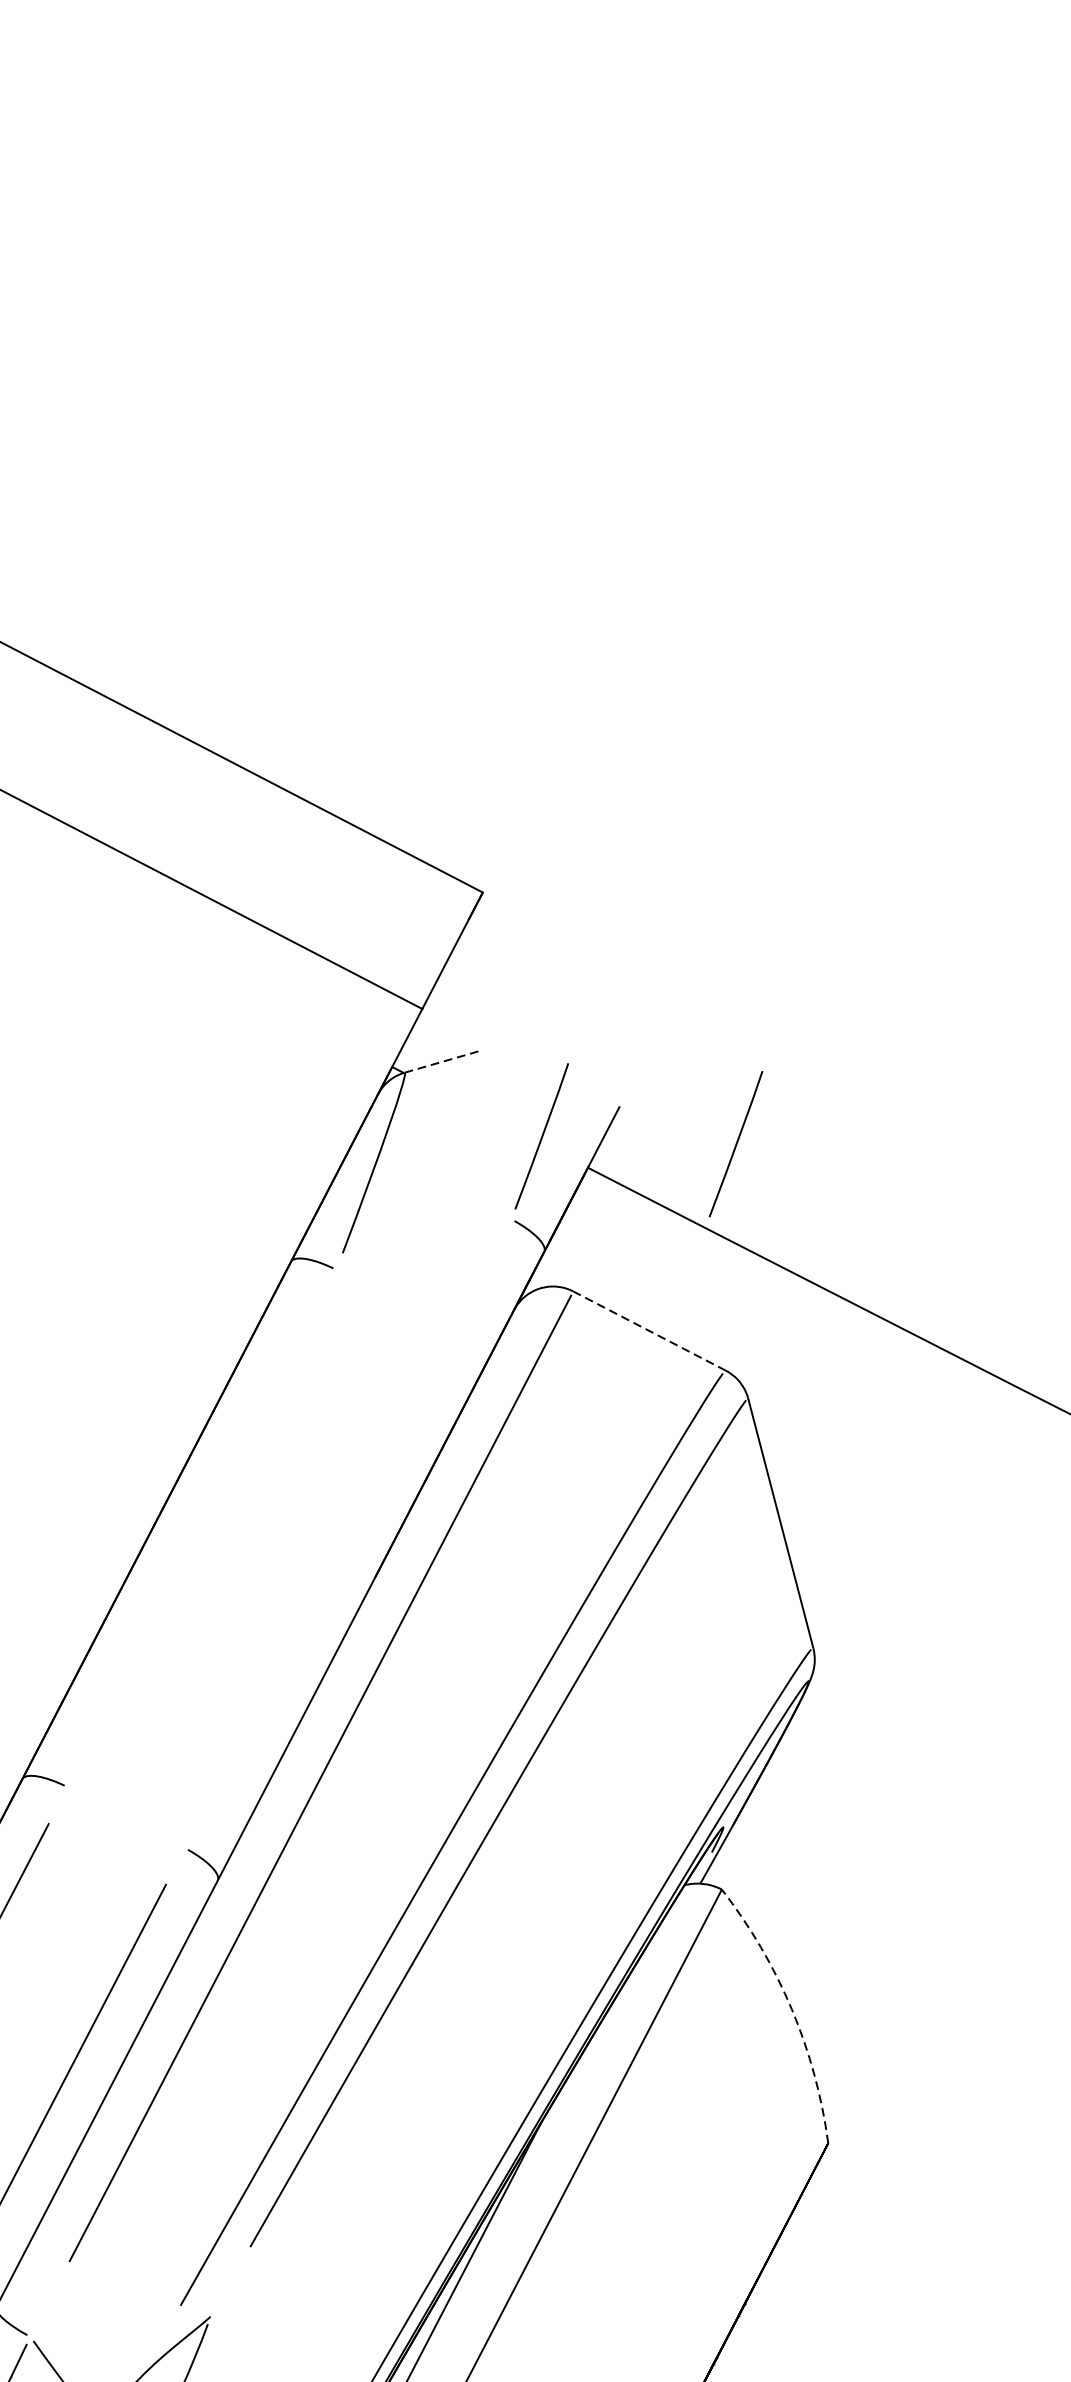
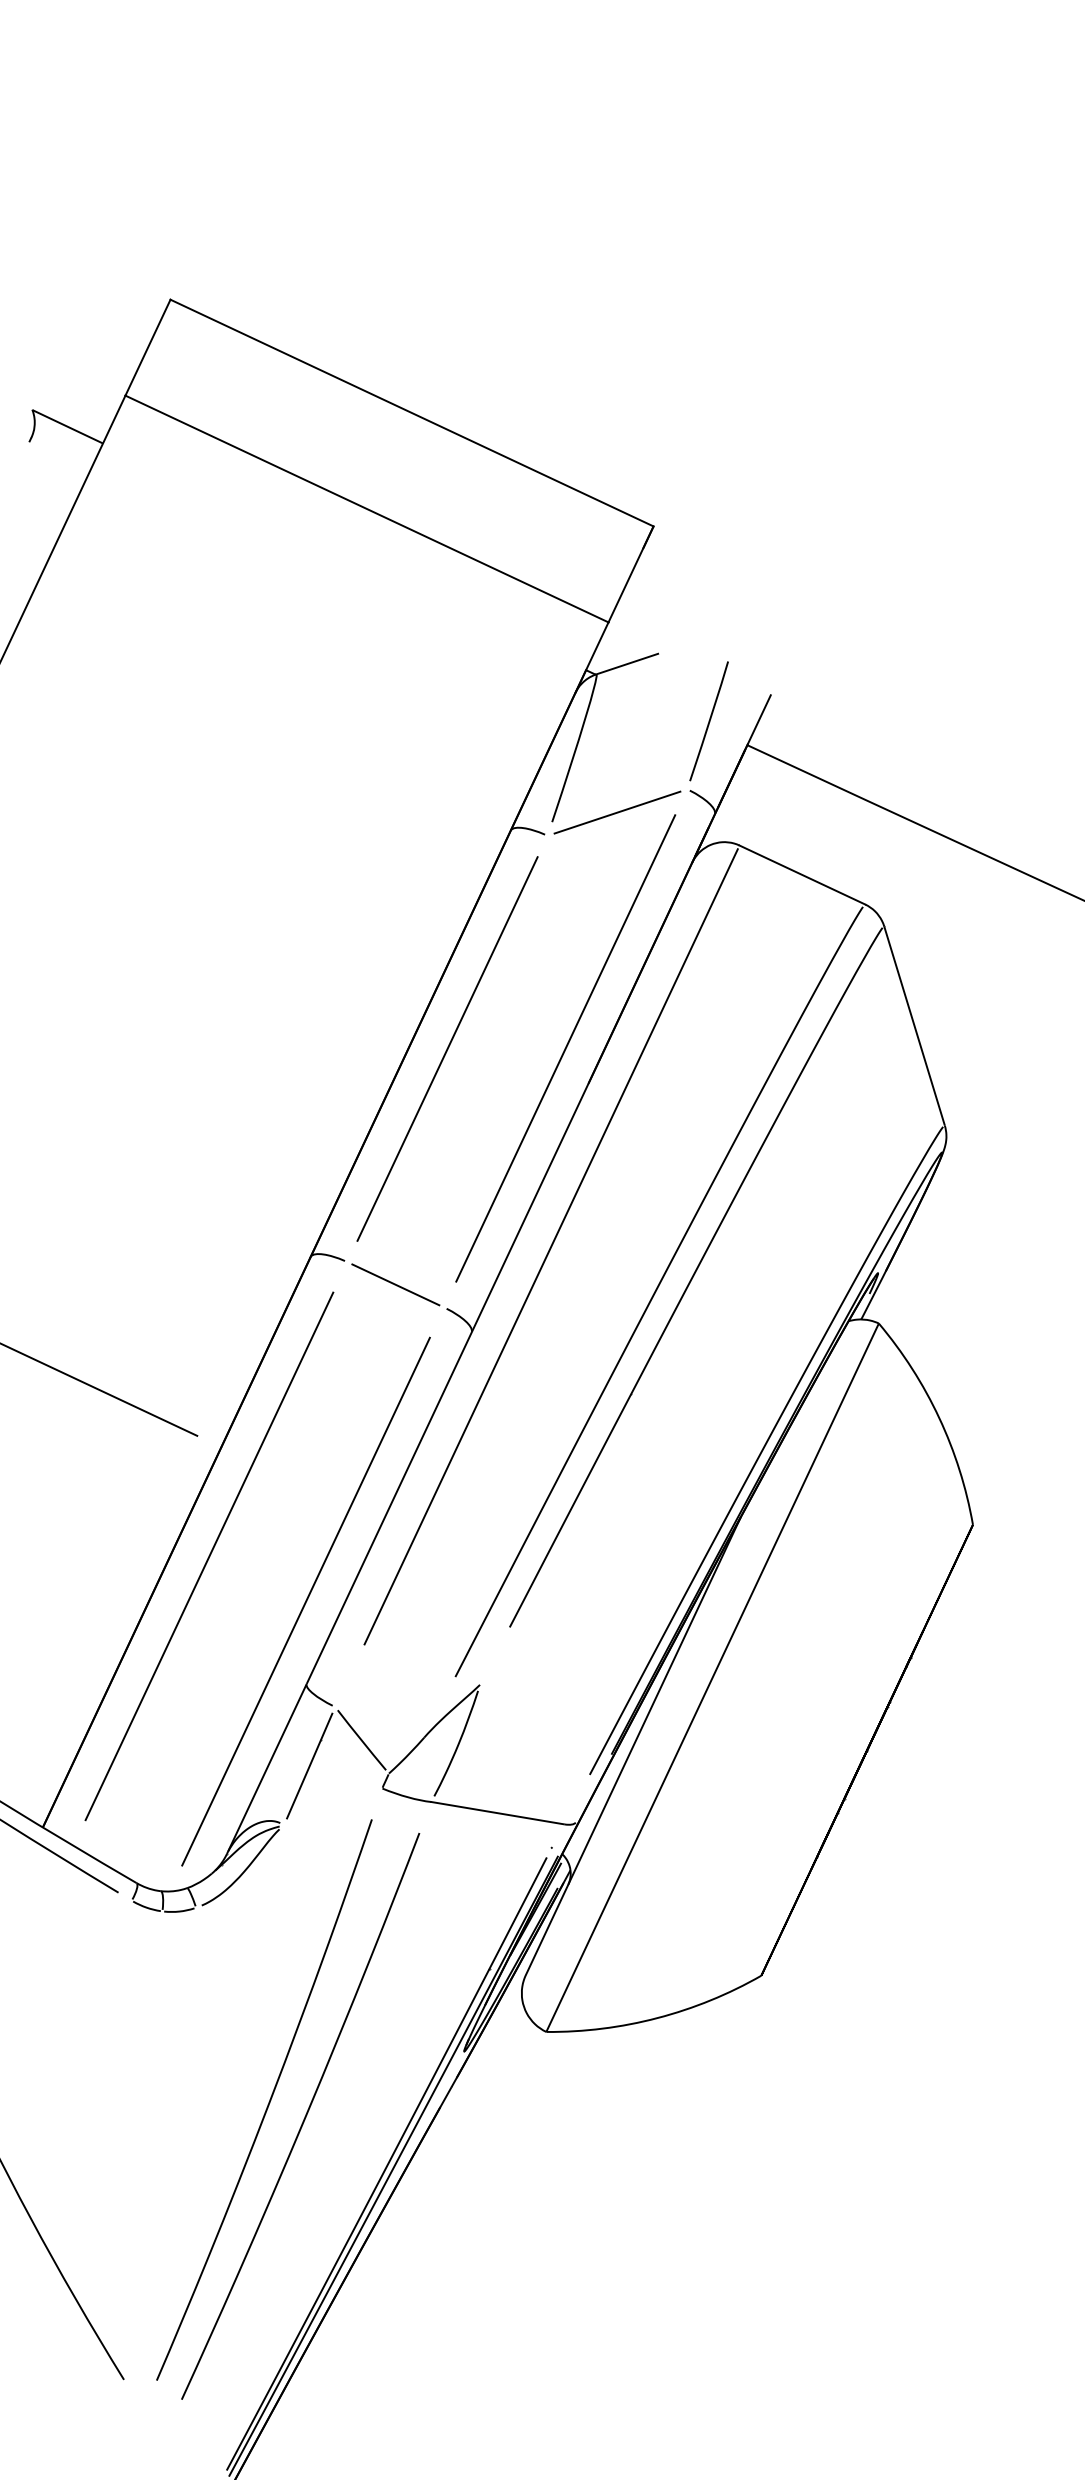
line: (443, 1062) -> (627, 664), dashed -> solid
line: (735, 1144) -> (865, 721), removed
line: (424, 1244) -> (617, 812), added
line: (648, 1330) -> (801, 874), dashed -> solid
line: (202, 1528) -> (447, 1048), added
line: (347, 1533) -> (565, 1048), added
line: (125, 1817) -> (395, 1284), added
arc: (792, 2008) -> (939, 1417), dashed -> solid

